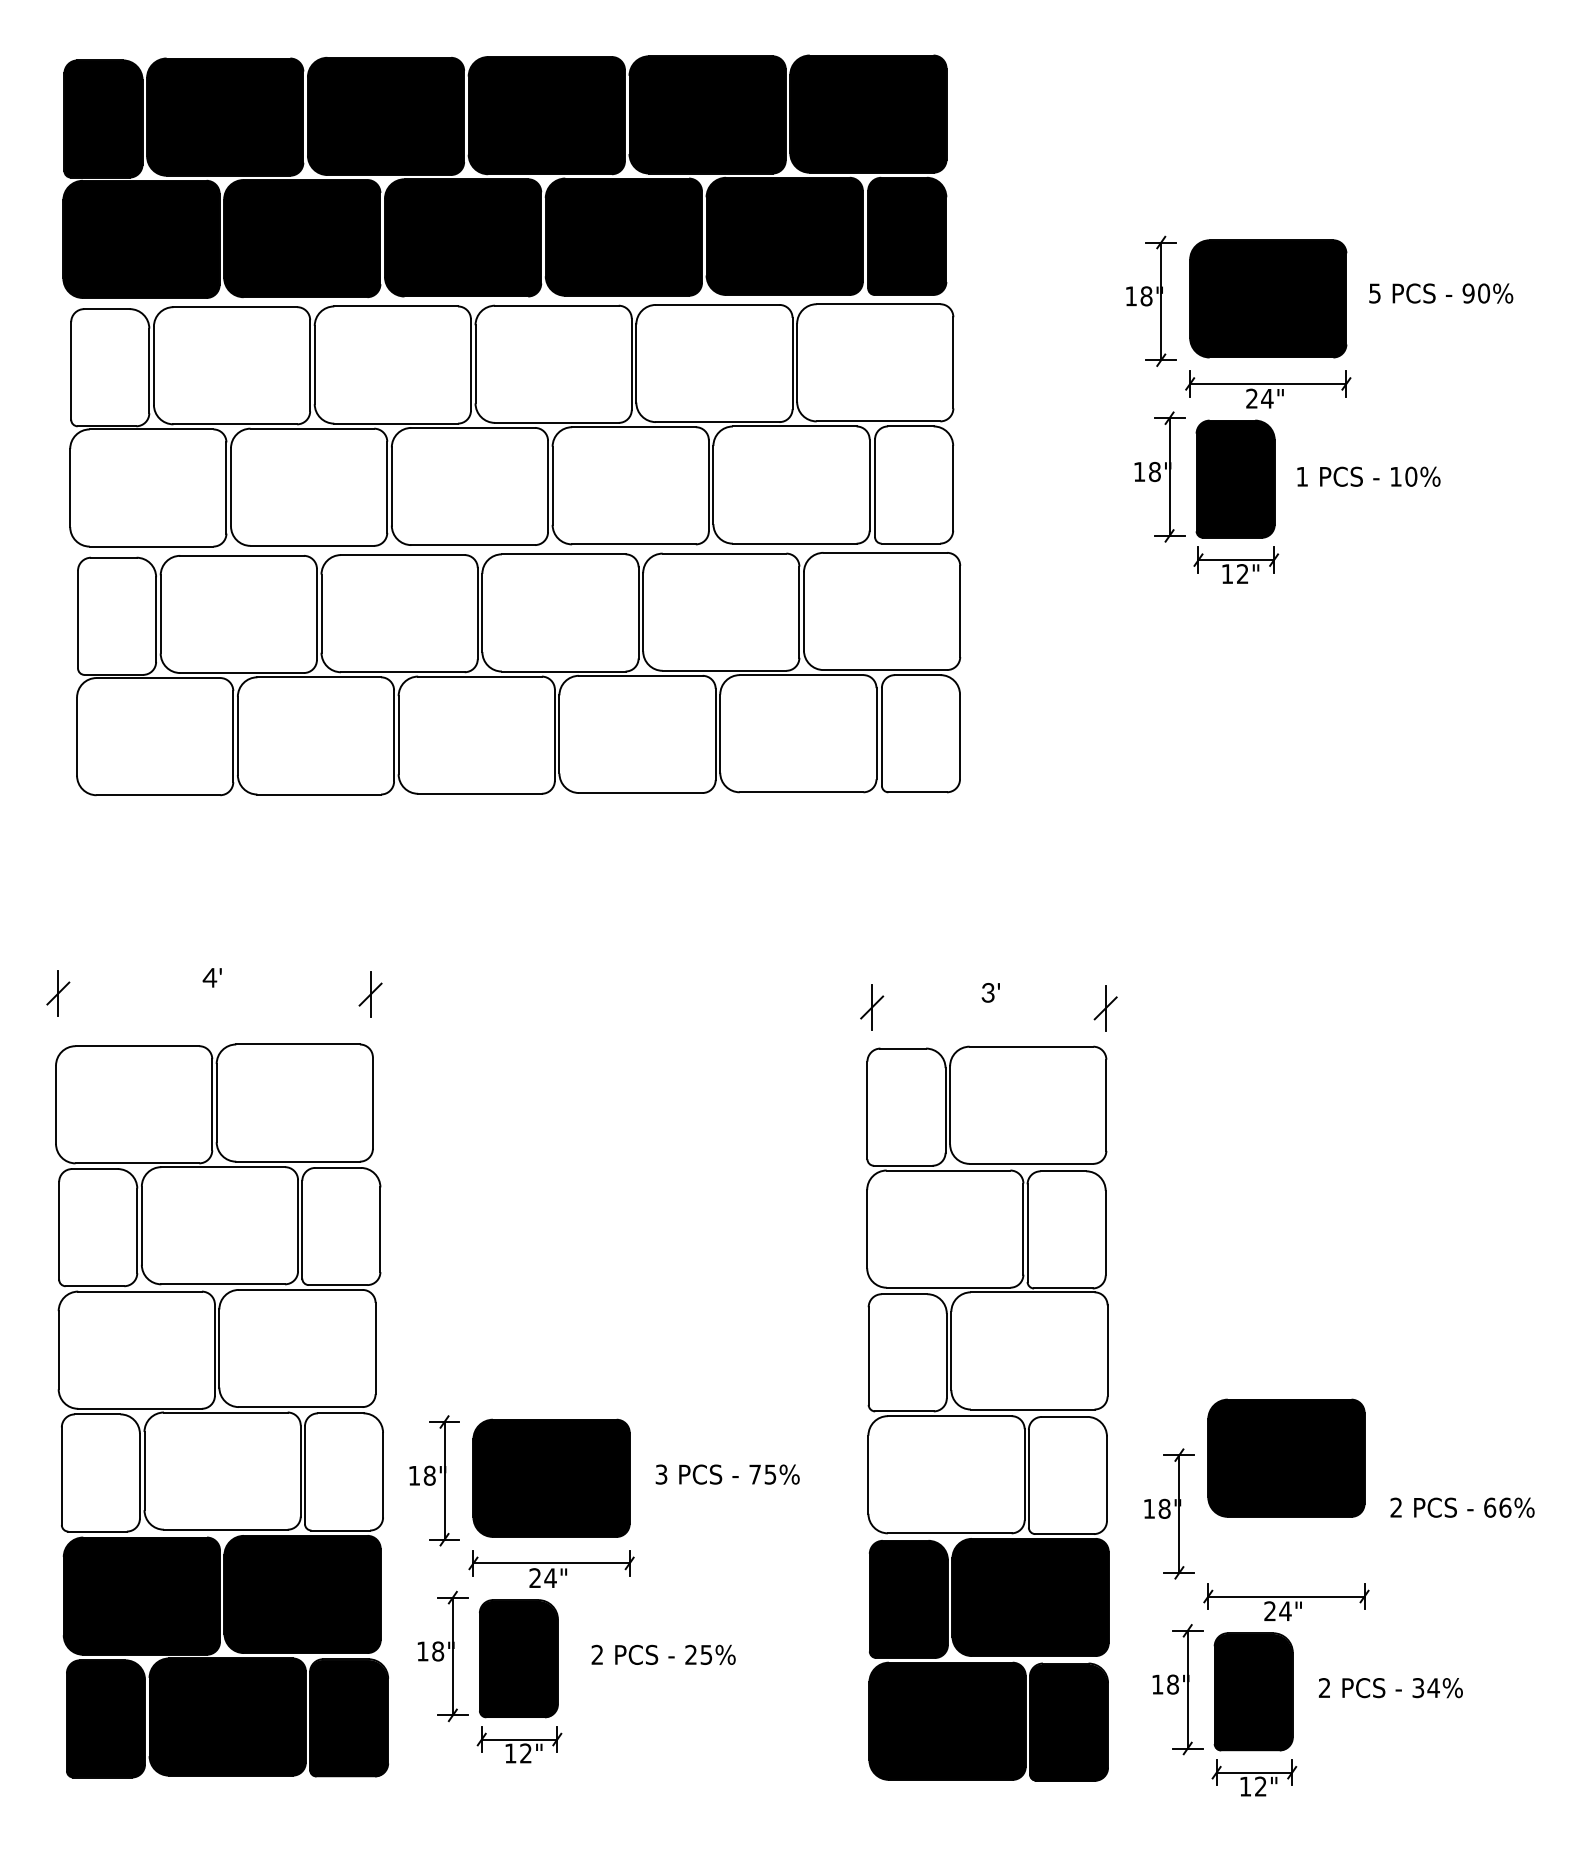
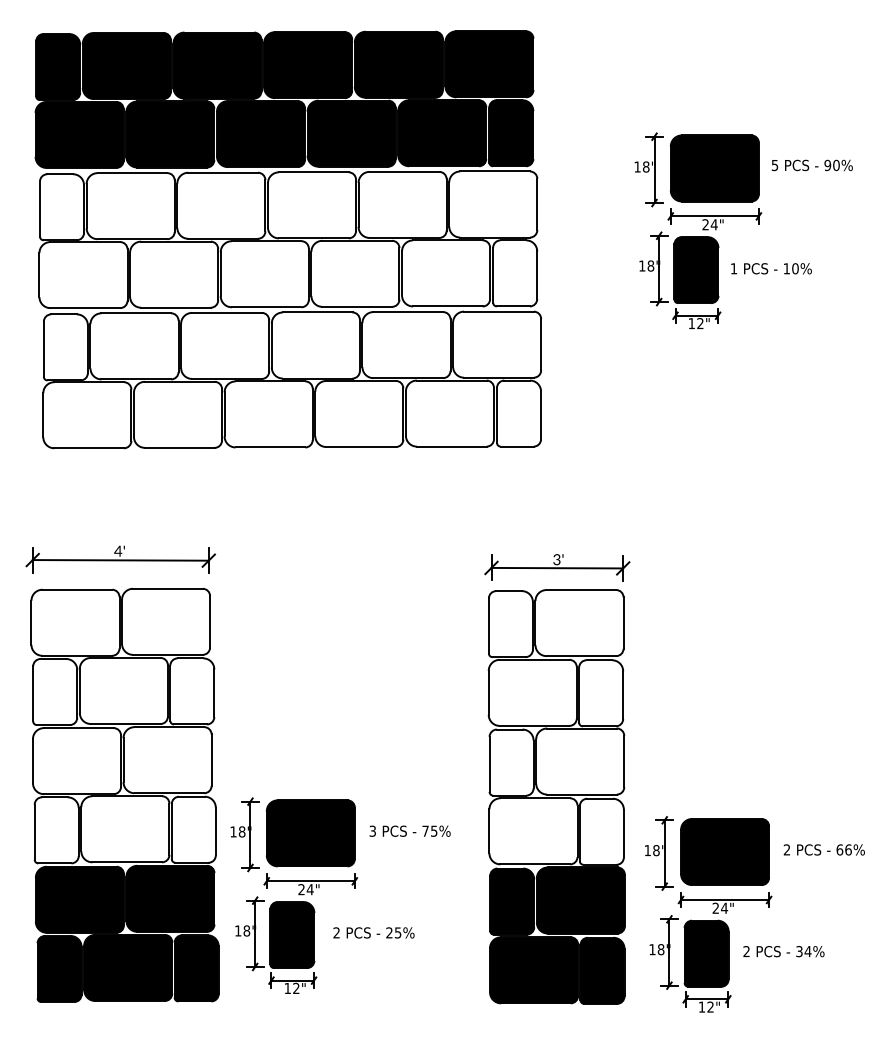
line: (213, 994) -> (120, 560), added
line: (989, 1006) -> (557, 567), added
part: (1285, 1457) -> (724, 851), moved

